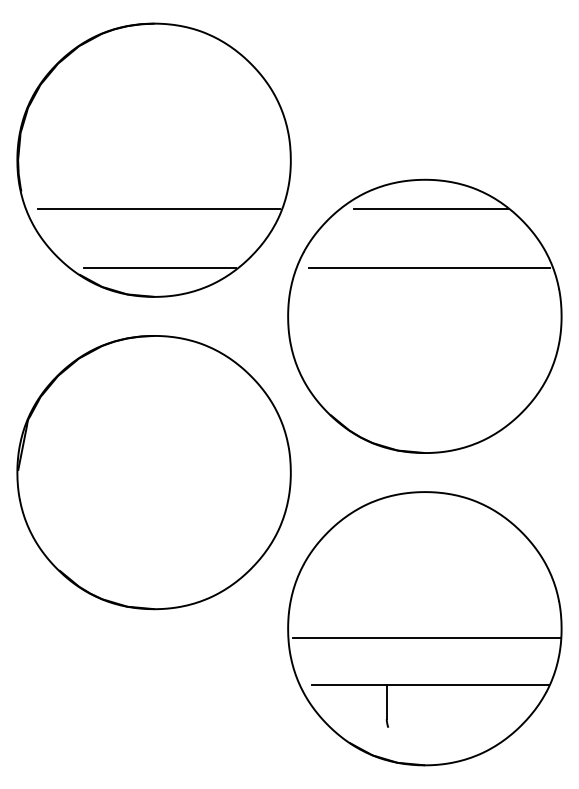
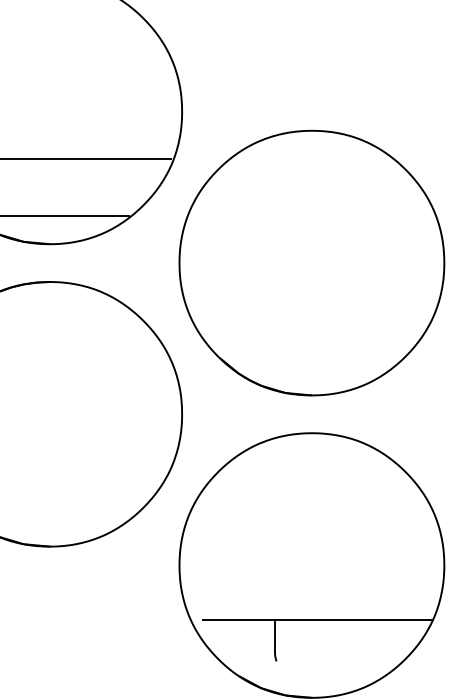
line: (431, 209) -> (318, 159), removed
line: (428, 267) -> (315, 215), removed
line: (426, 638) -> (313, 575), removed

